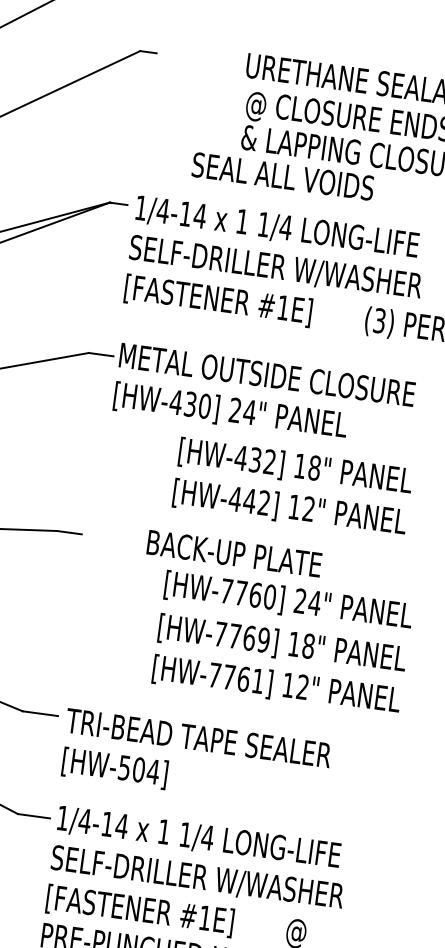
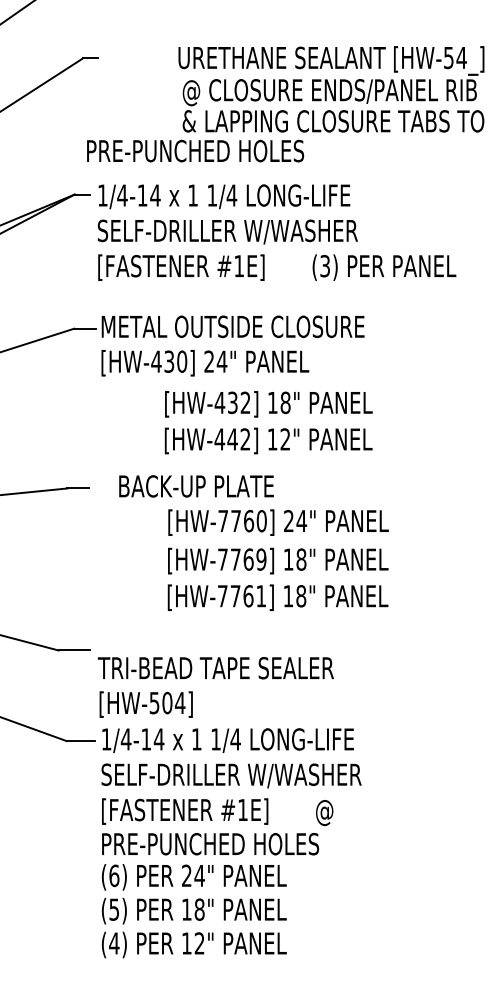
text: (245, 170) -> (189, 150), SEAL ALL VOIDS -> PRE-PUNCHED HOLES
text: (234, 553) -> (196, 486), moved
text: (303, 687) -> (301, 596), 12" -> 18"
text: (195, 759) -> (215, 687), moved

